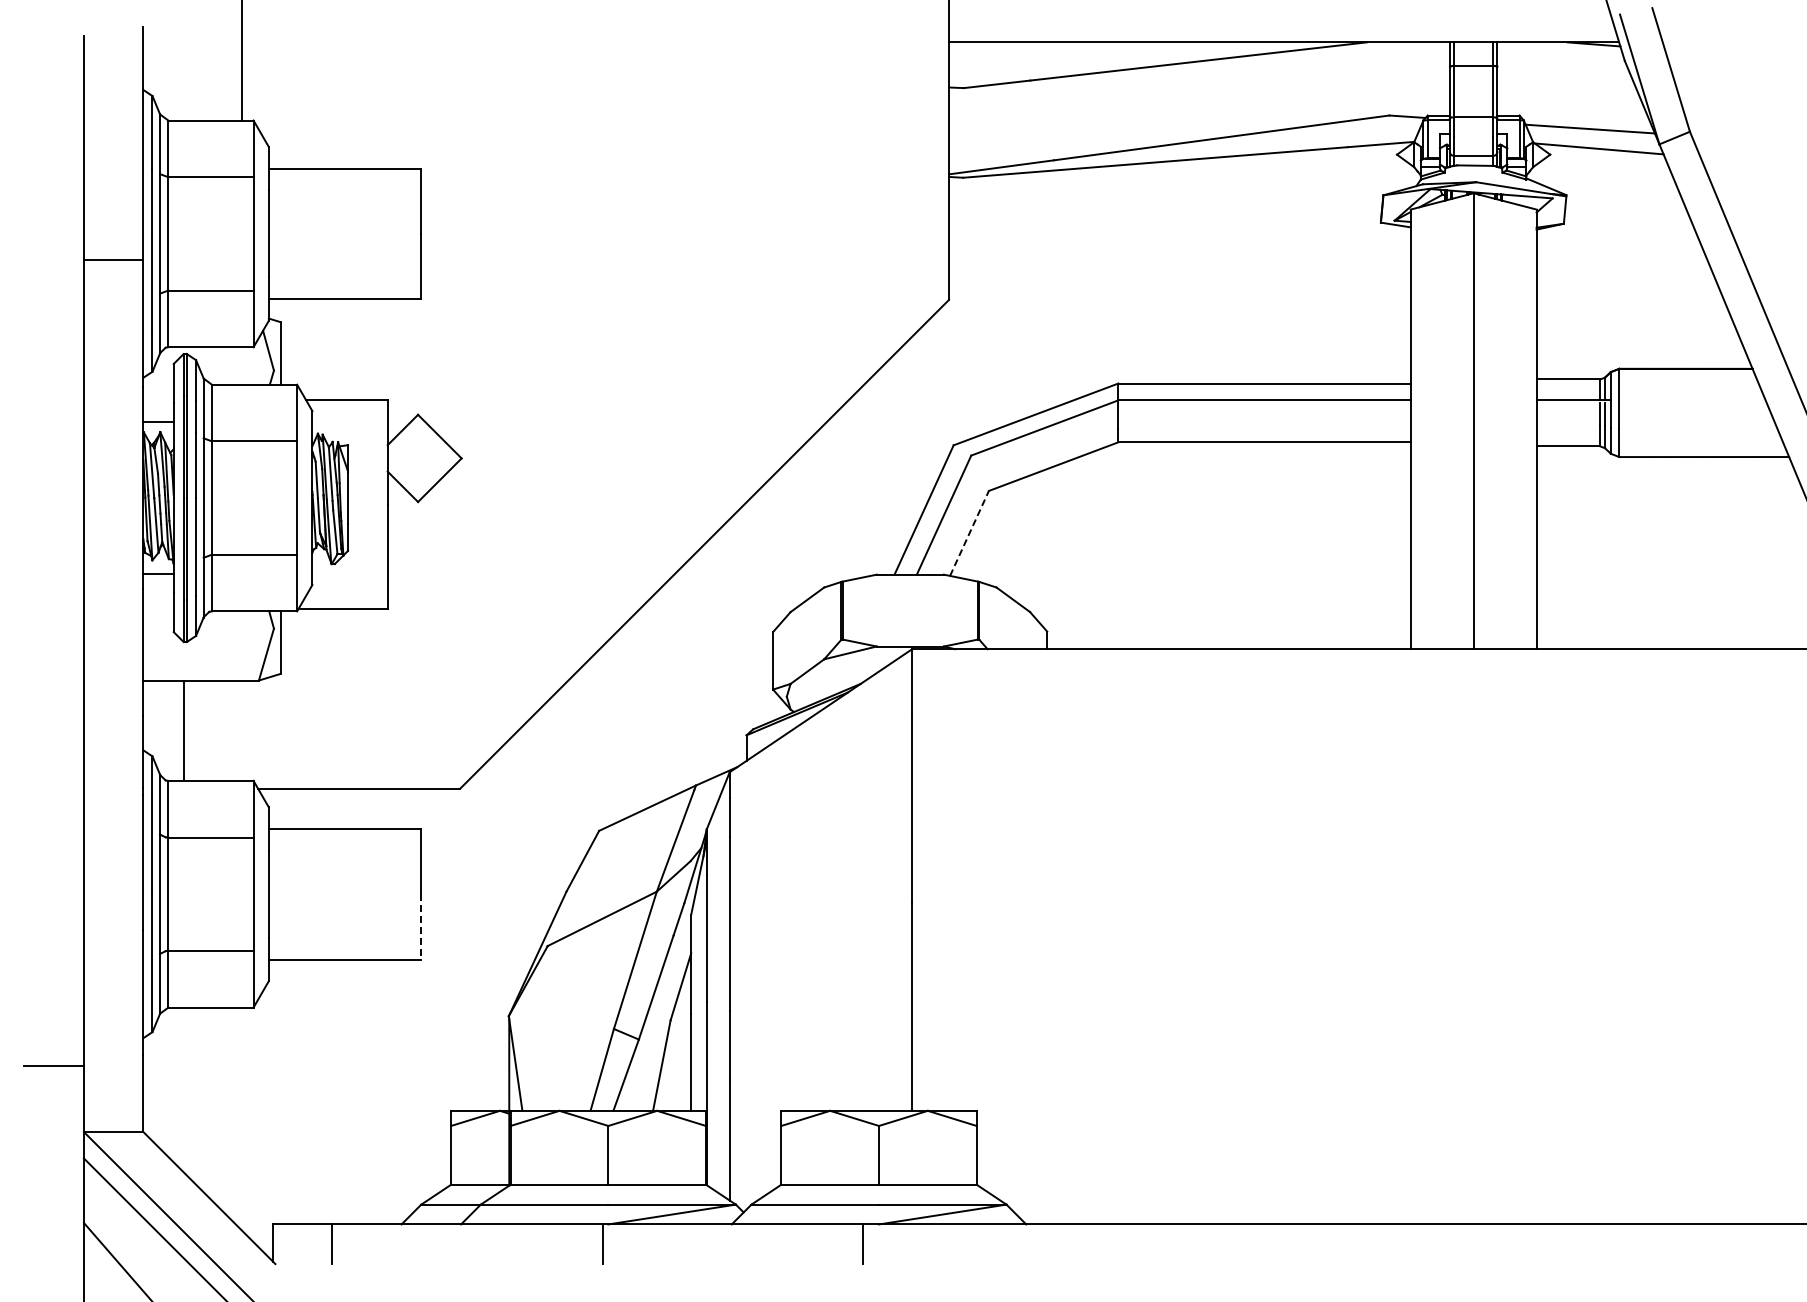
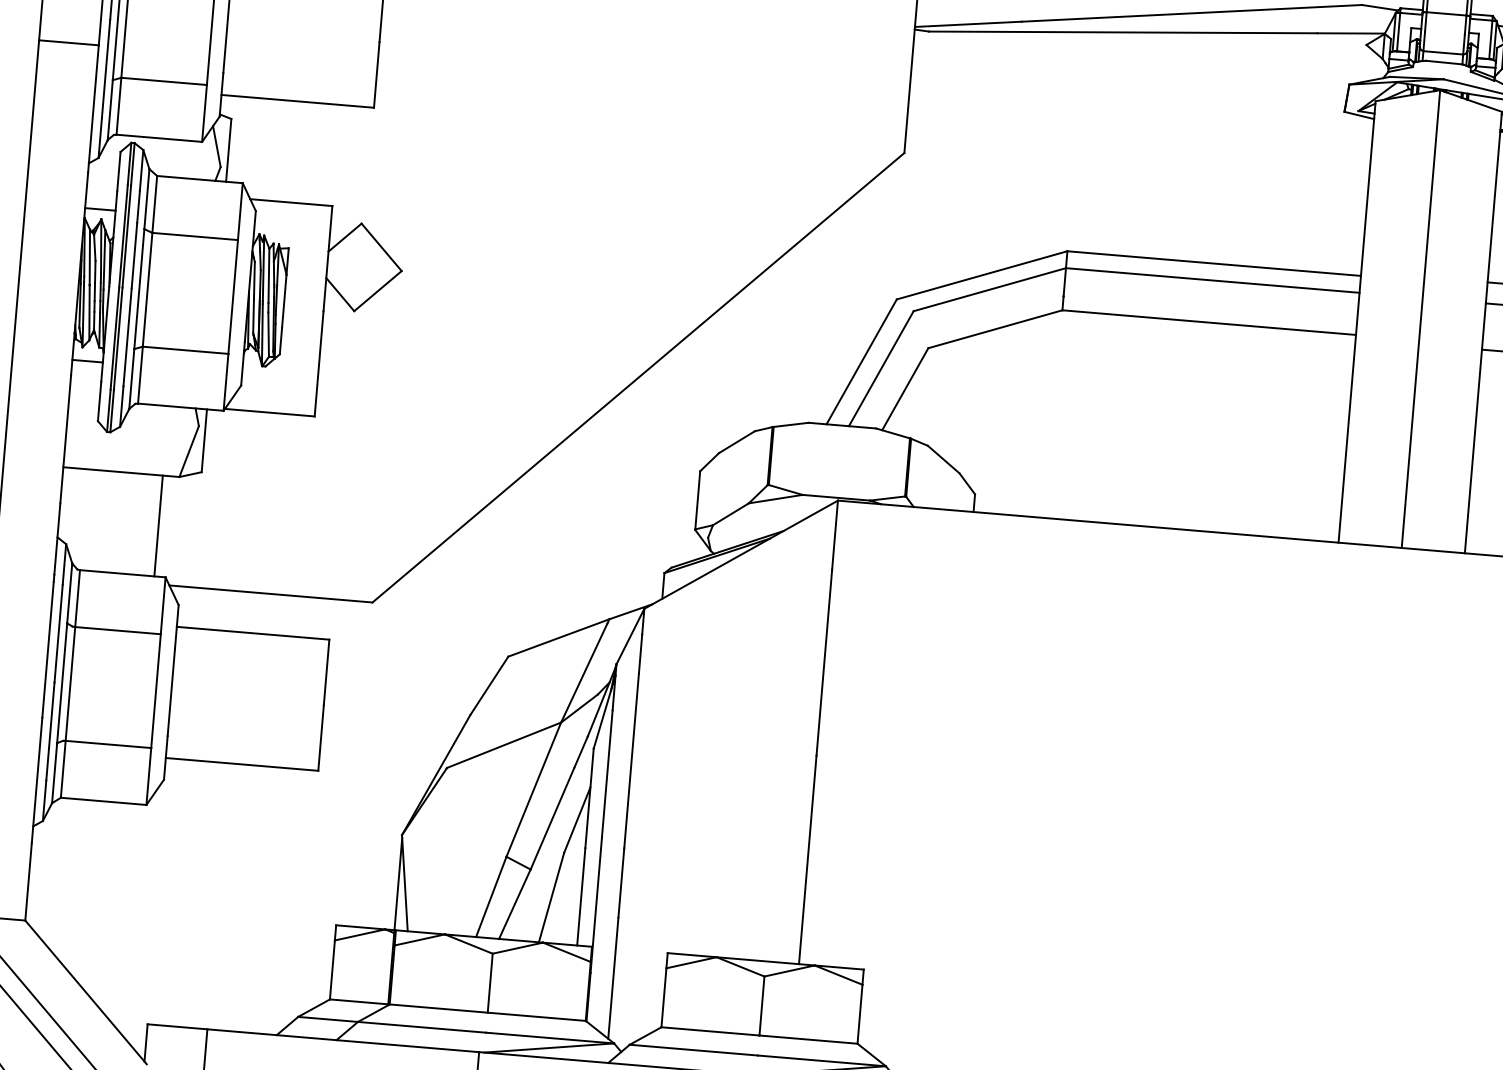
line: (969, 533) -> (905, 389), dashed -> solid
line: (184, 730) -> (158, 525), moved
line: (420, 926) -> (320, 737), dashed -> solid

